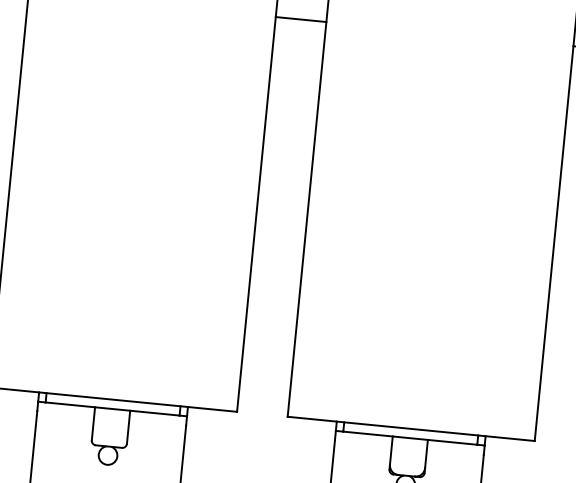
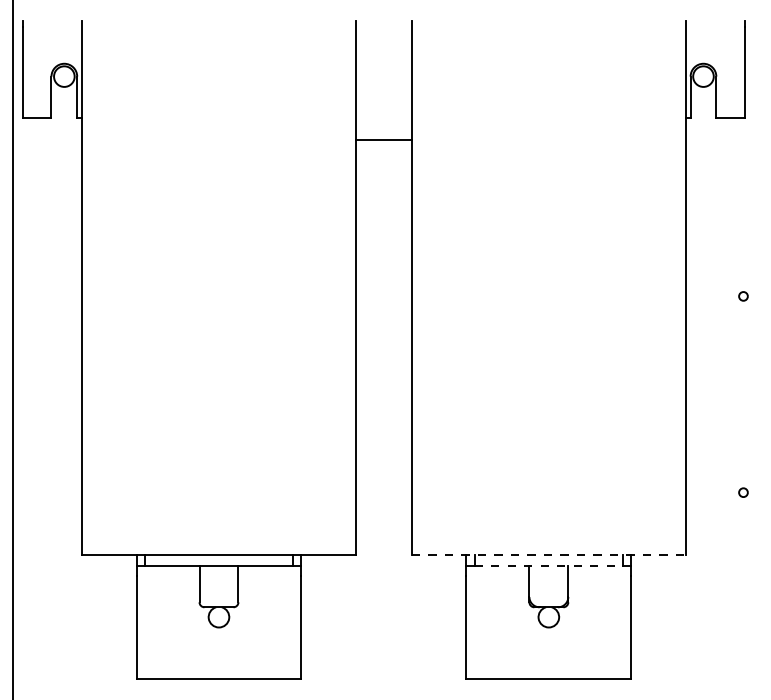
line: (300, 19) -> (383, 139), moved
line: (410, 429) -> (548, 555), solid -> dashed
line: (410, 438) -> (549, 565), solid -> dashed

